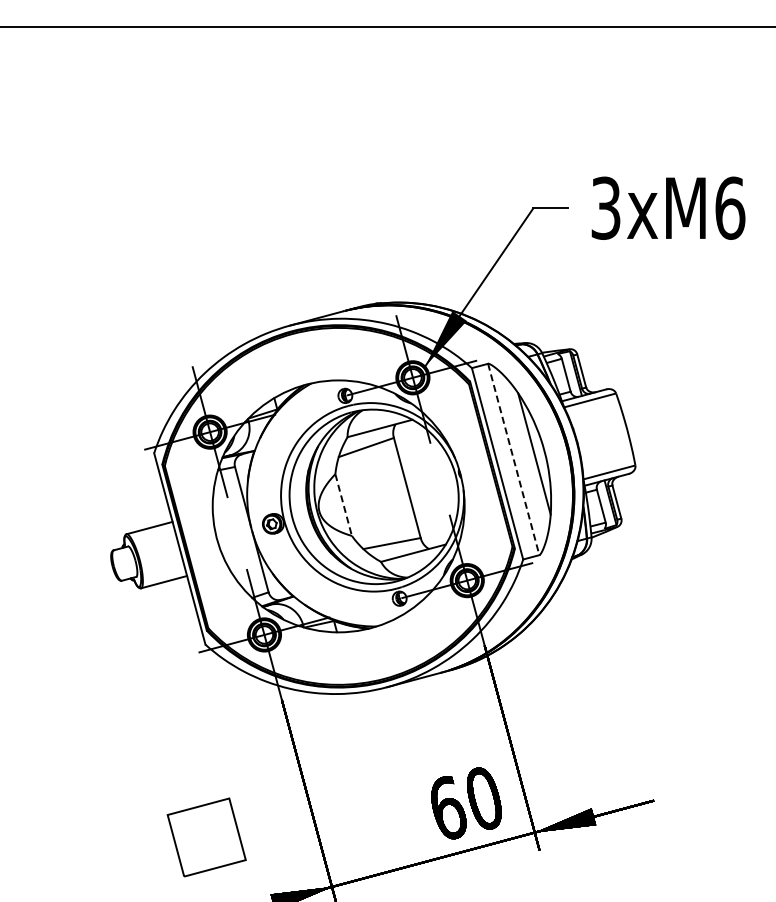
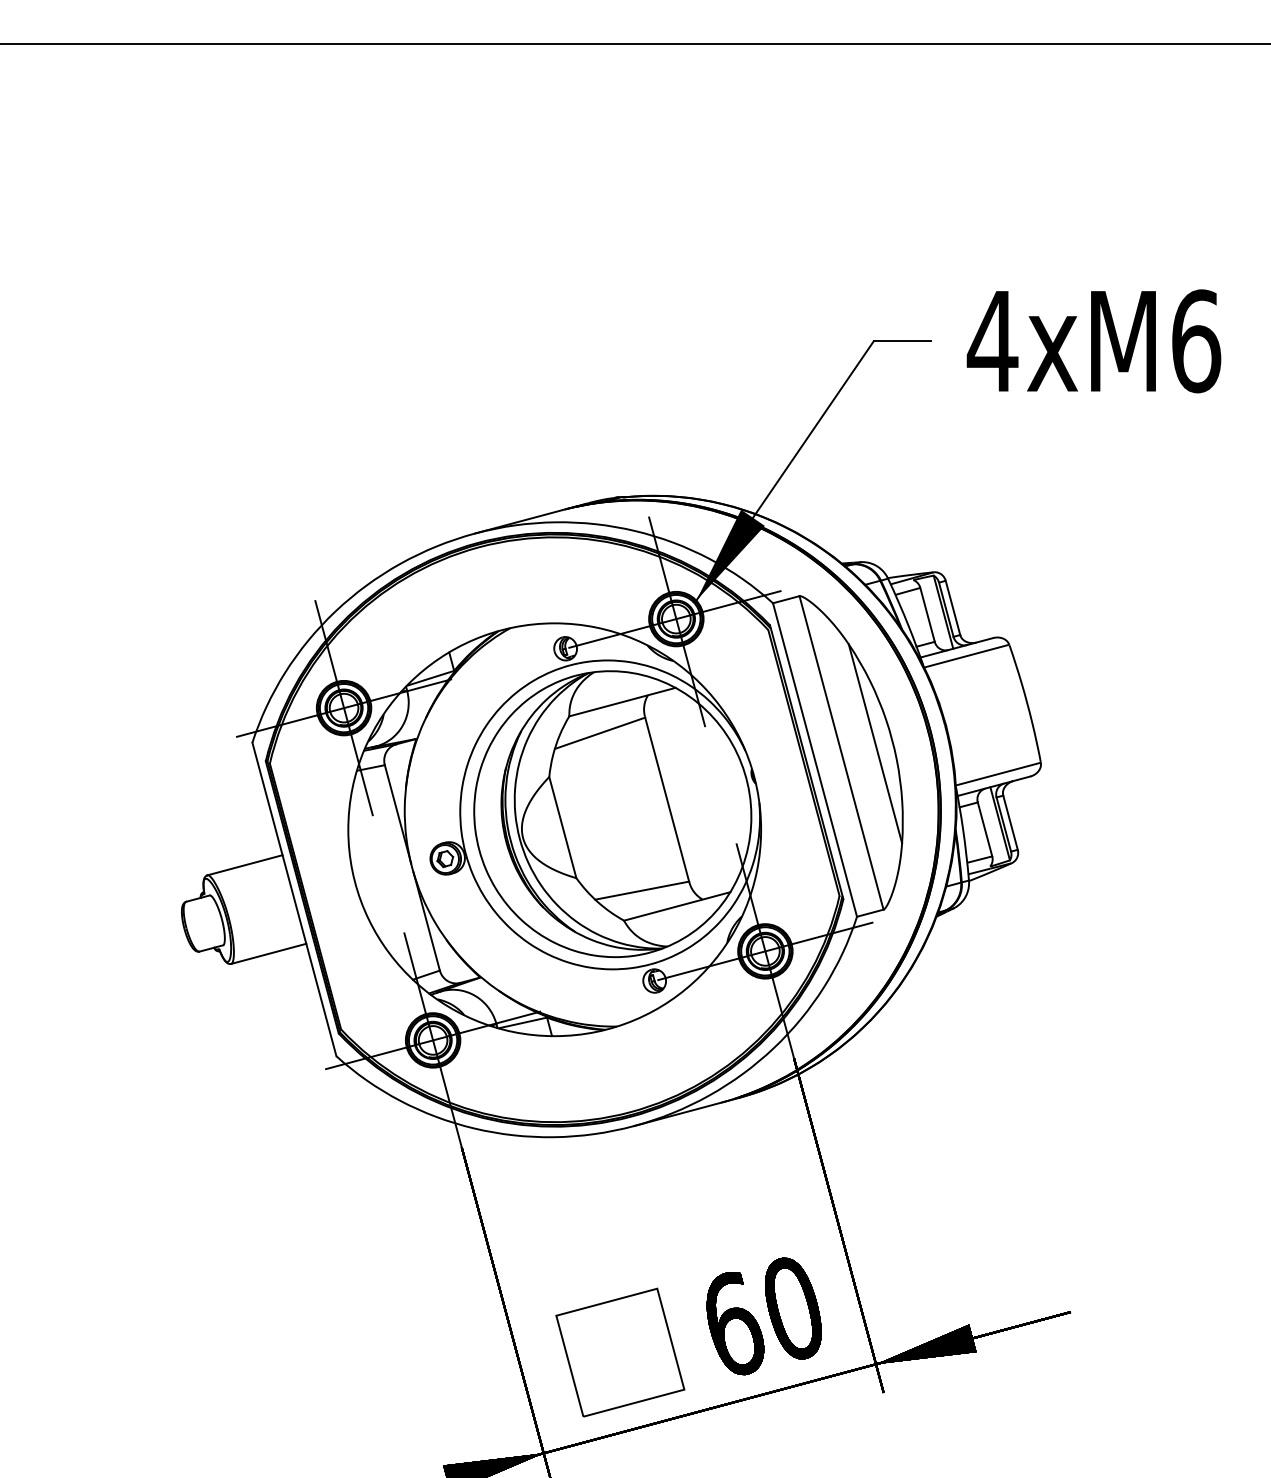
text: (605, 207) -> (991, 340), 3xM6 -> 4xM6
line: (513, 459) -> (841, 752), dashed -> solid
line: (343, 505) -> (562, 828), dashed -> solid
part: (206, 837) -> (619, 1352), moved

